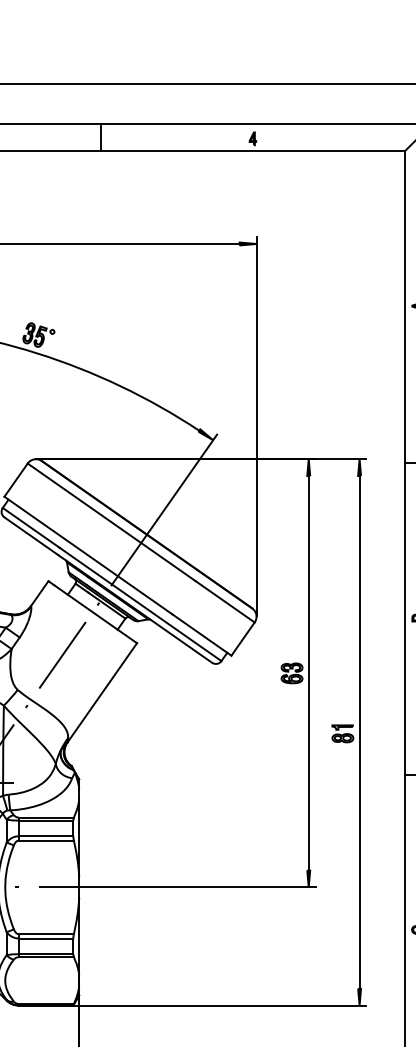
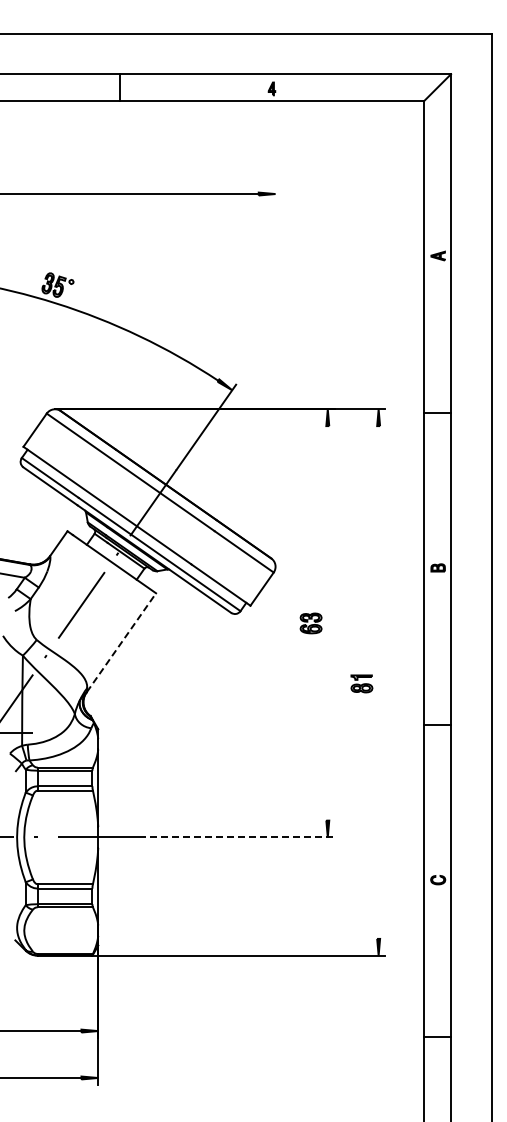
line: (256, 426) -> (275, 376), removed
line: (308, 673) -> (327, 623), removed
line: (102, 692) -> (121, 642), solid -> dashed
line: (359, 732) -> (378, 682), removed
line: (217, 887) -> (236, 837), solid -> dashed

